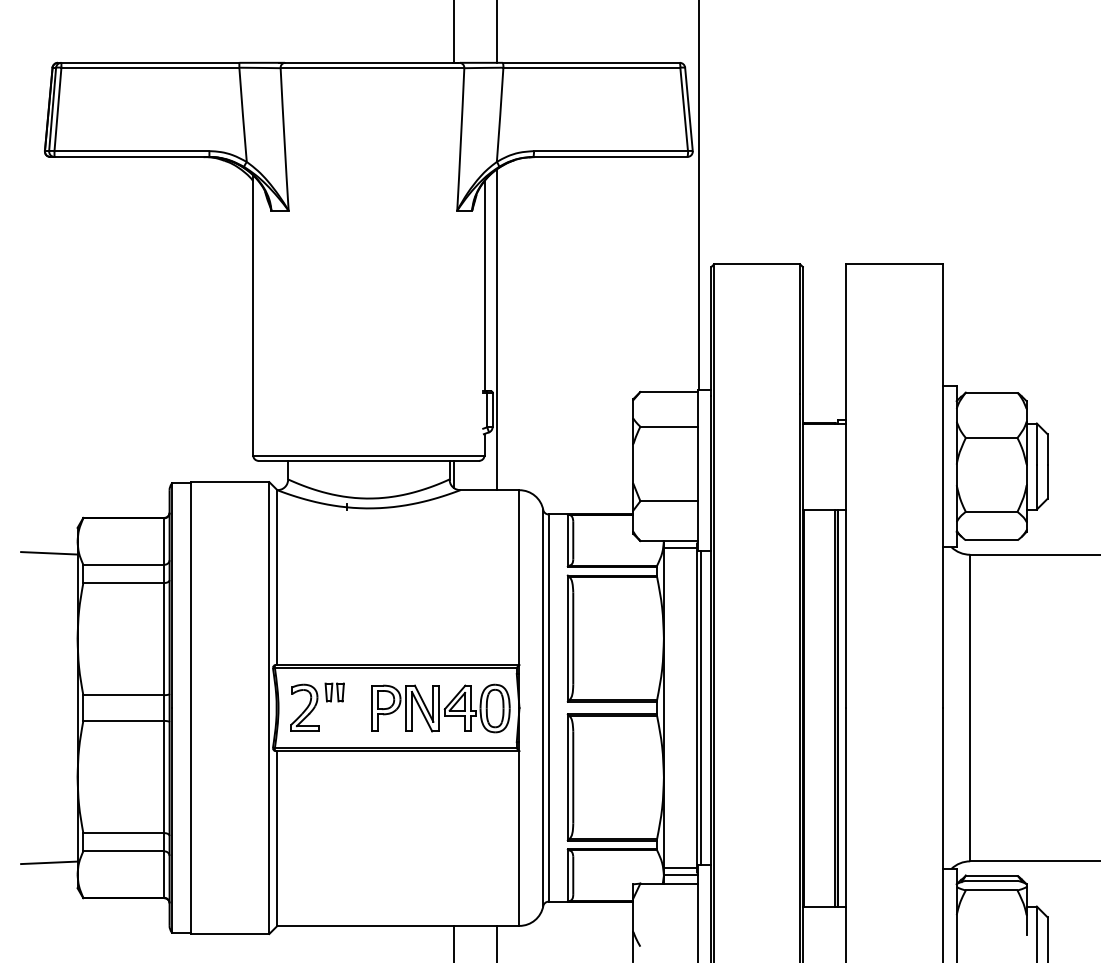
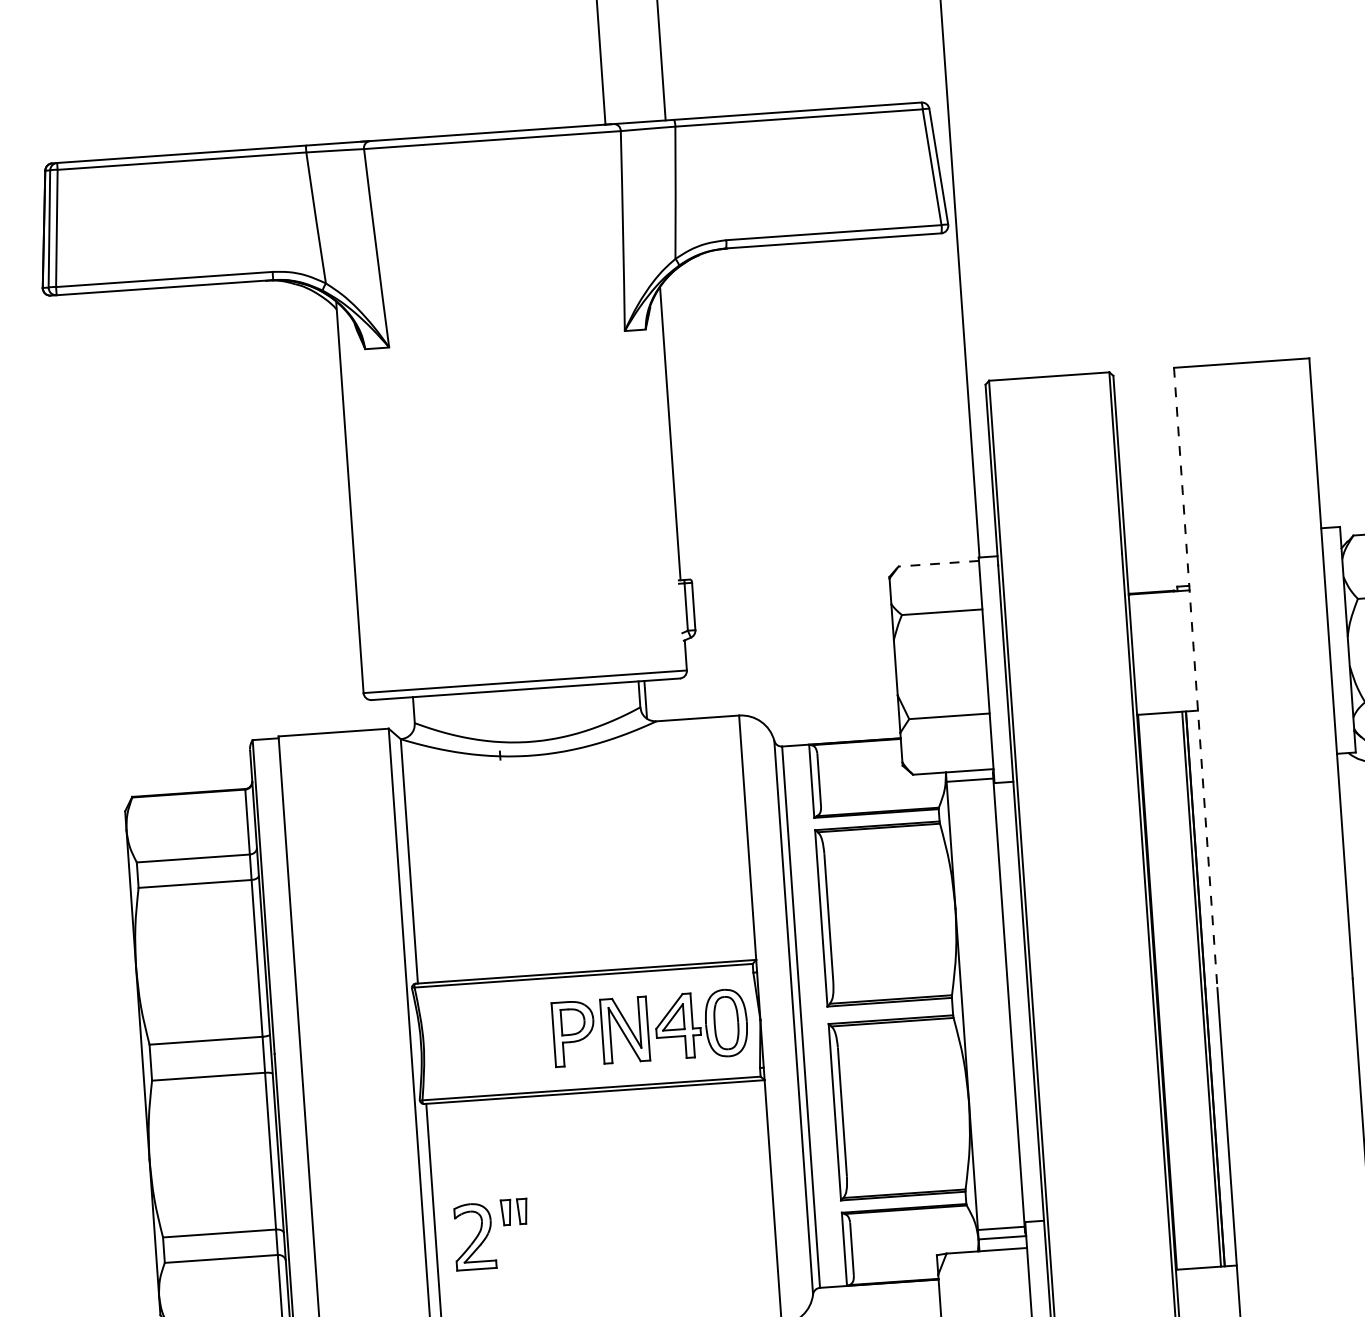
line: (496, 329) -> (691, 493), removed
line: (669, 392) -> (939, 564), solid -> dashed
line: (846, 486) -> (1195, 678), solid -> dashed
line: (49, 553) -> (88, 849), removed
part: (317, 706) -> (491, 1233), moved
line: (700, 708) -> (1013, 1002), removed
line: (49, 862) -> (118, 1281), removed

